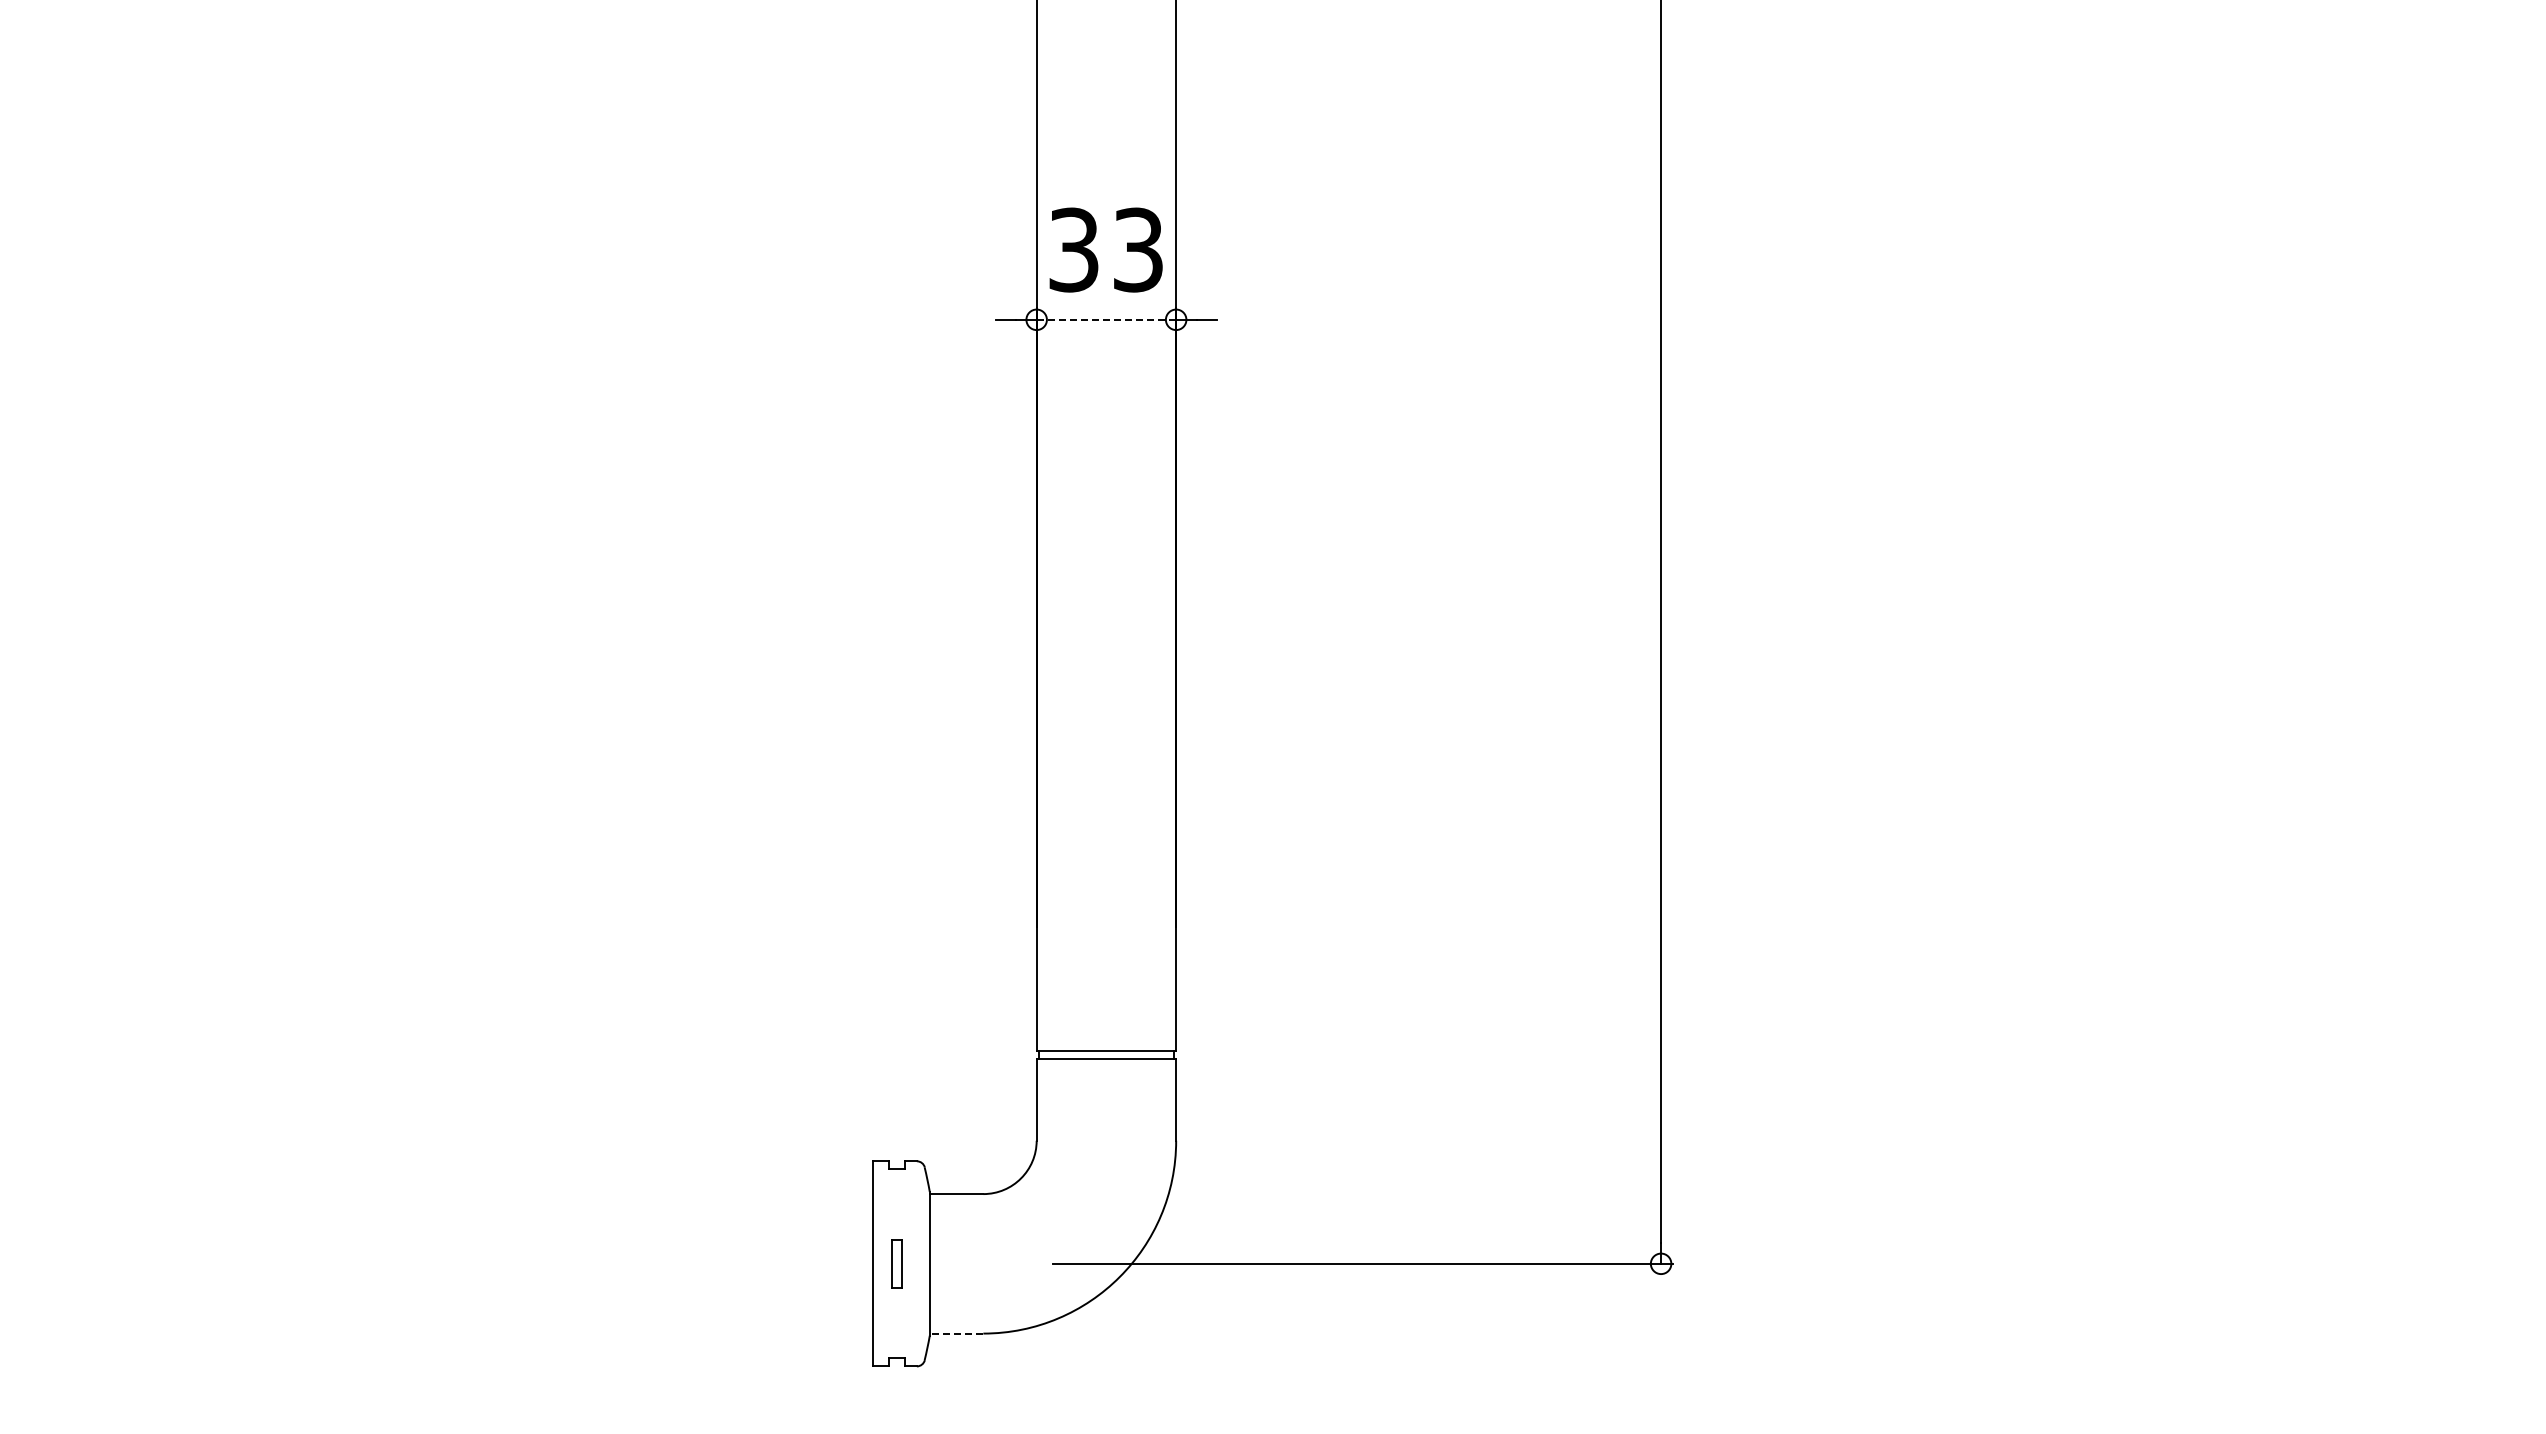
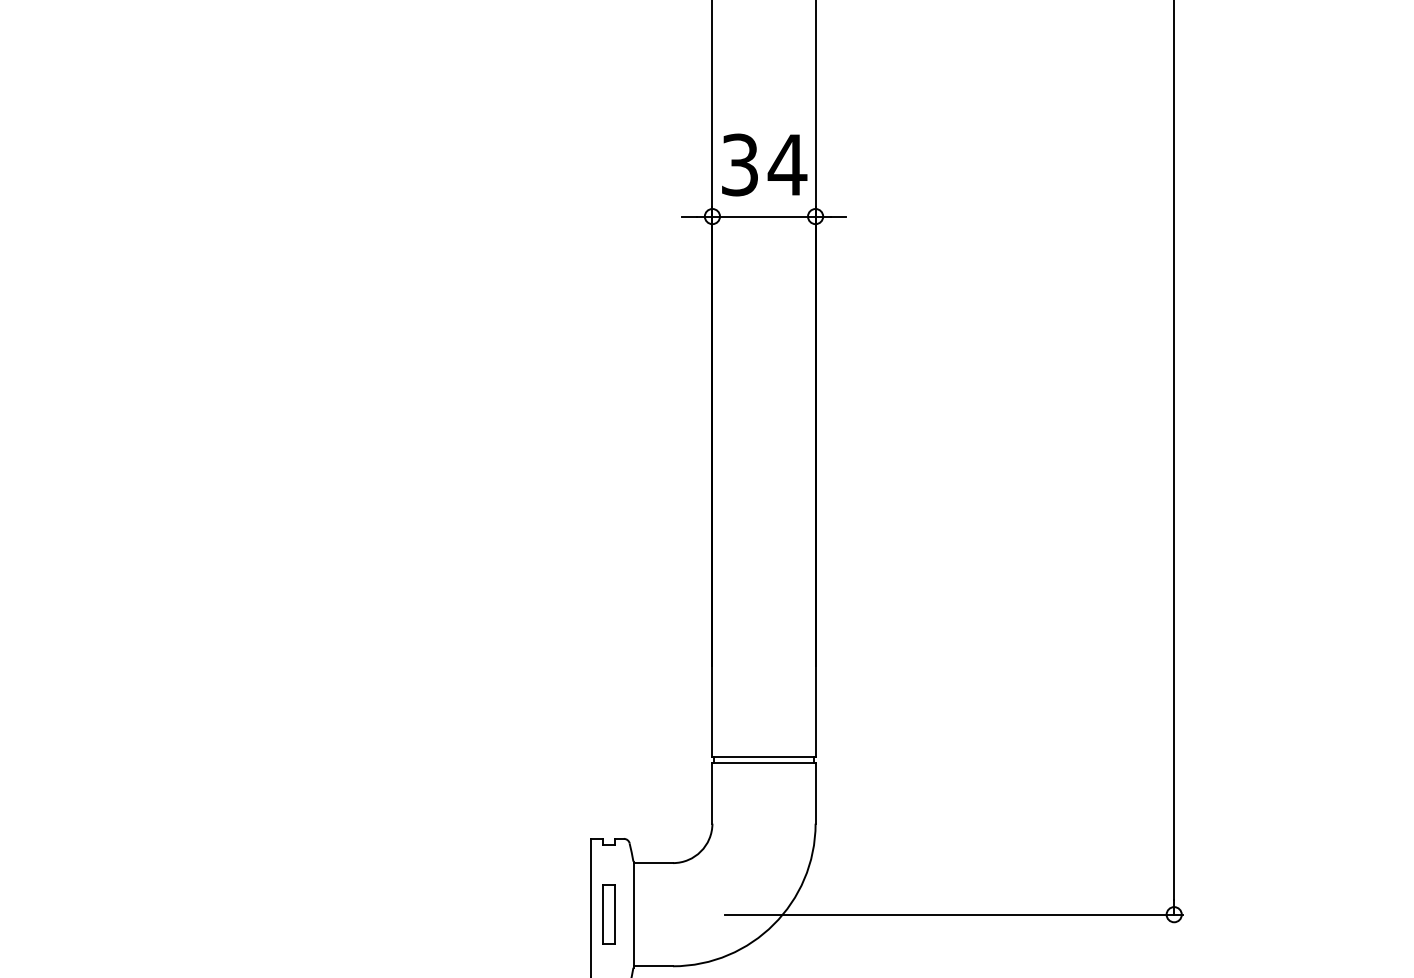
text: (1138, 249) -> (787, 164), 33 -> 34
line: (1106, 319) -> (764, 216), dashed -> solid
part: (896, 1263) -> (608, 914), size x1.67
line: (956, 1333) -> (653, 966), dashed -> solid

